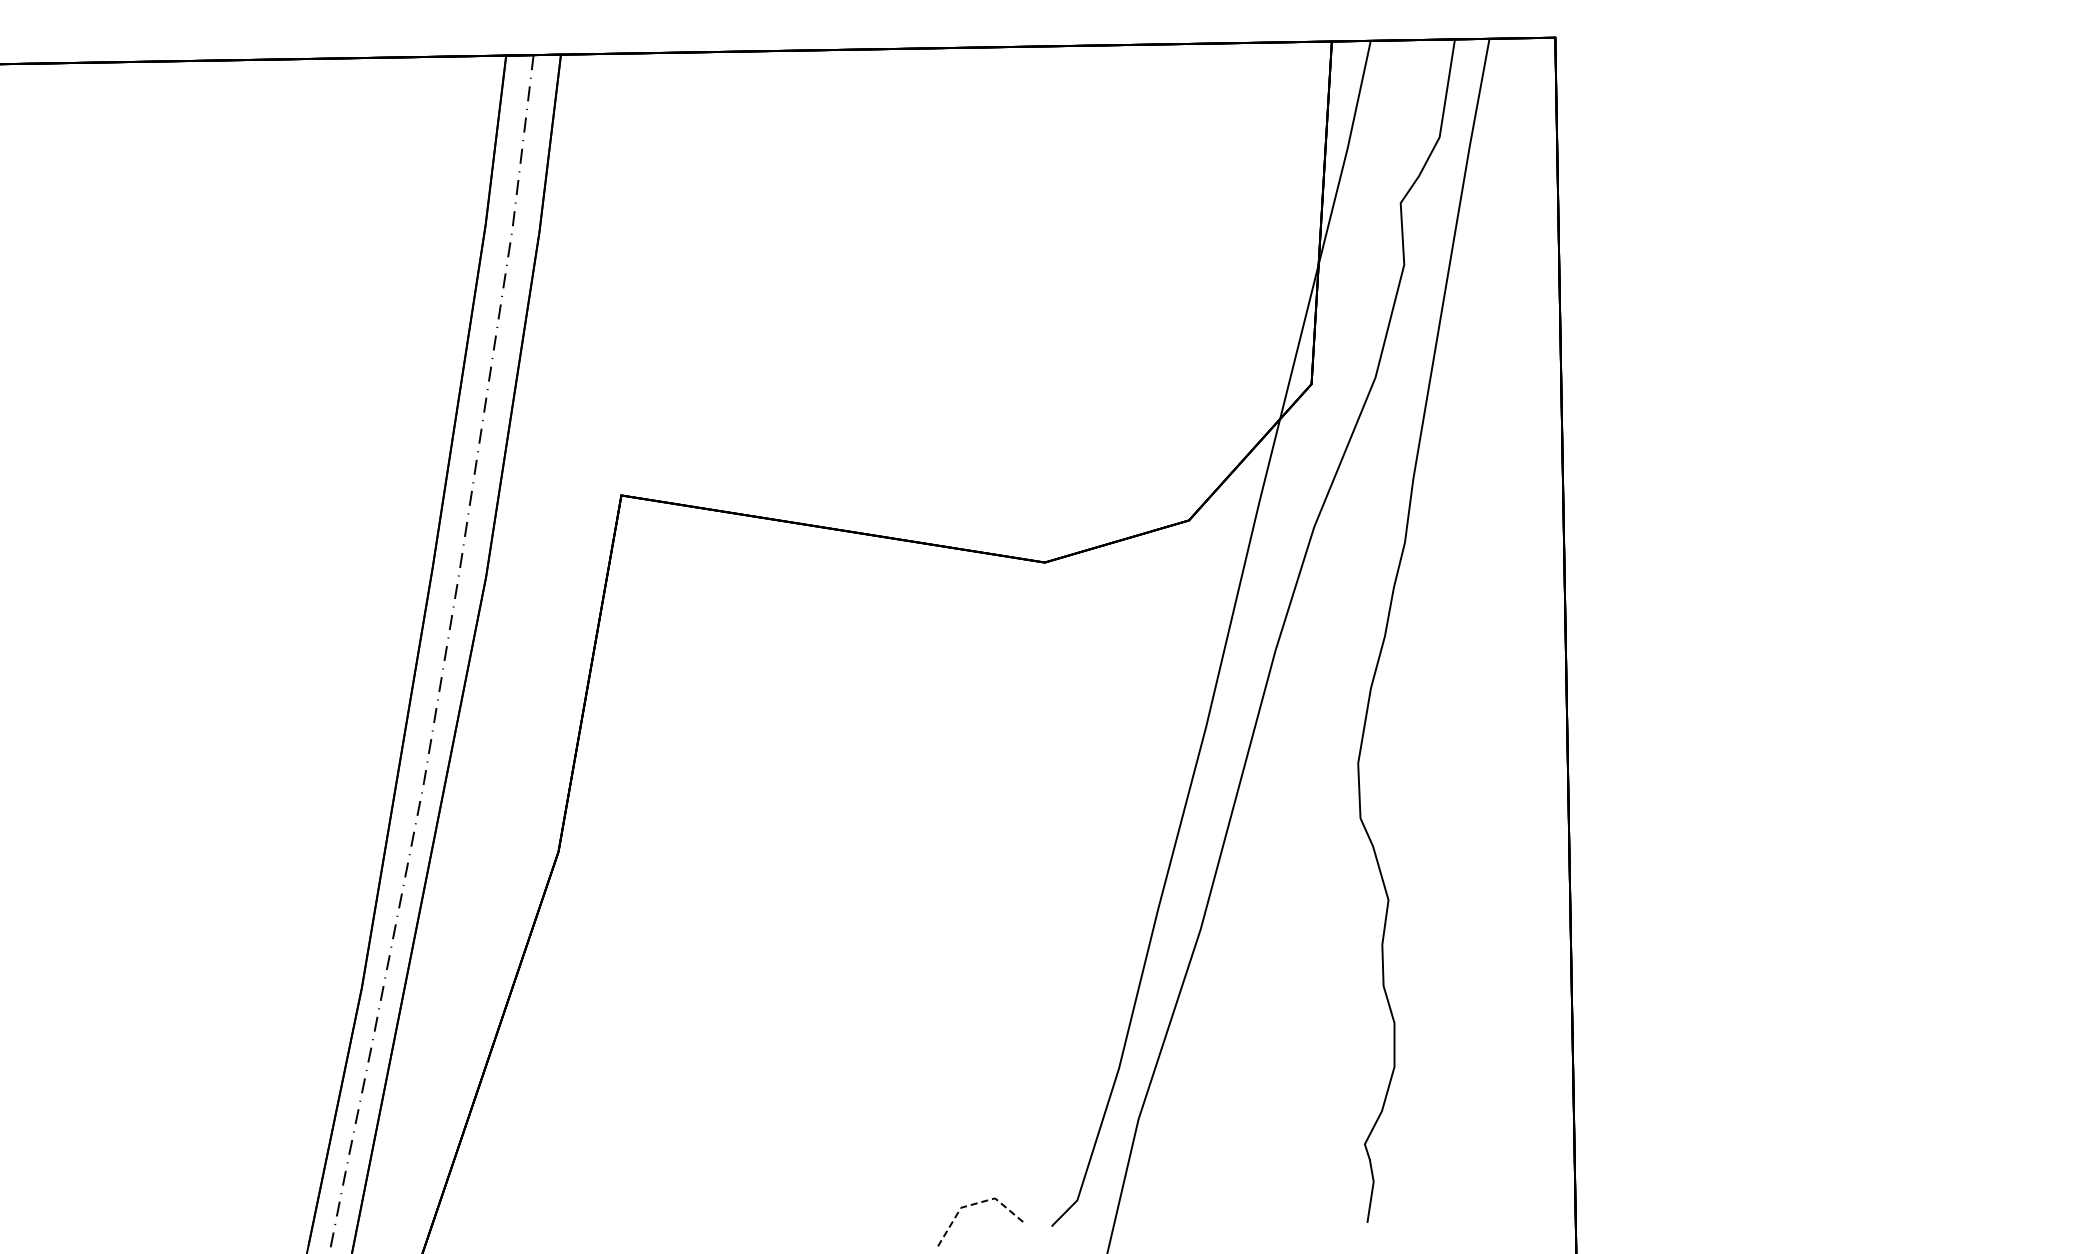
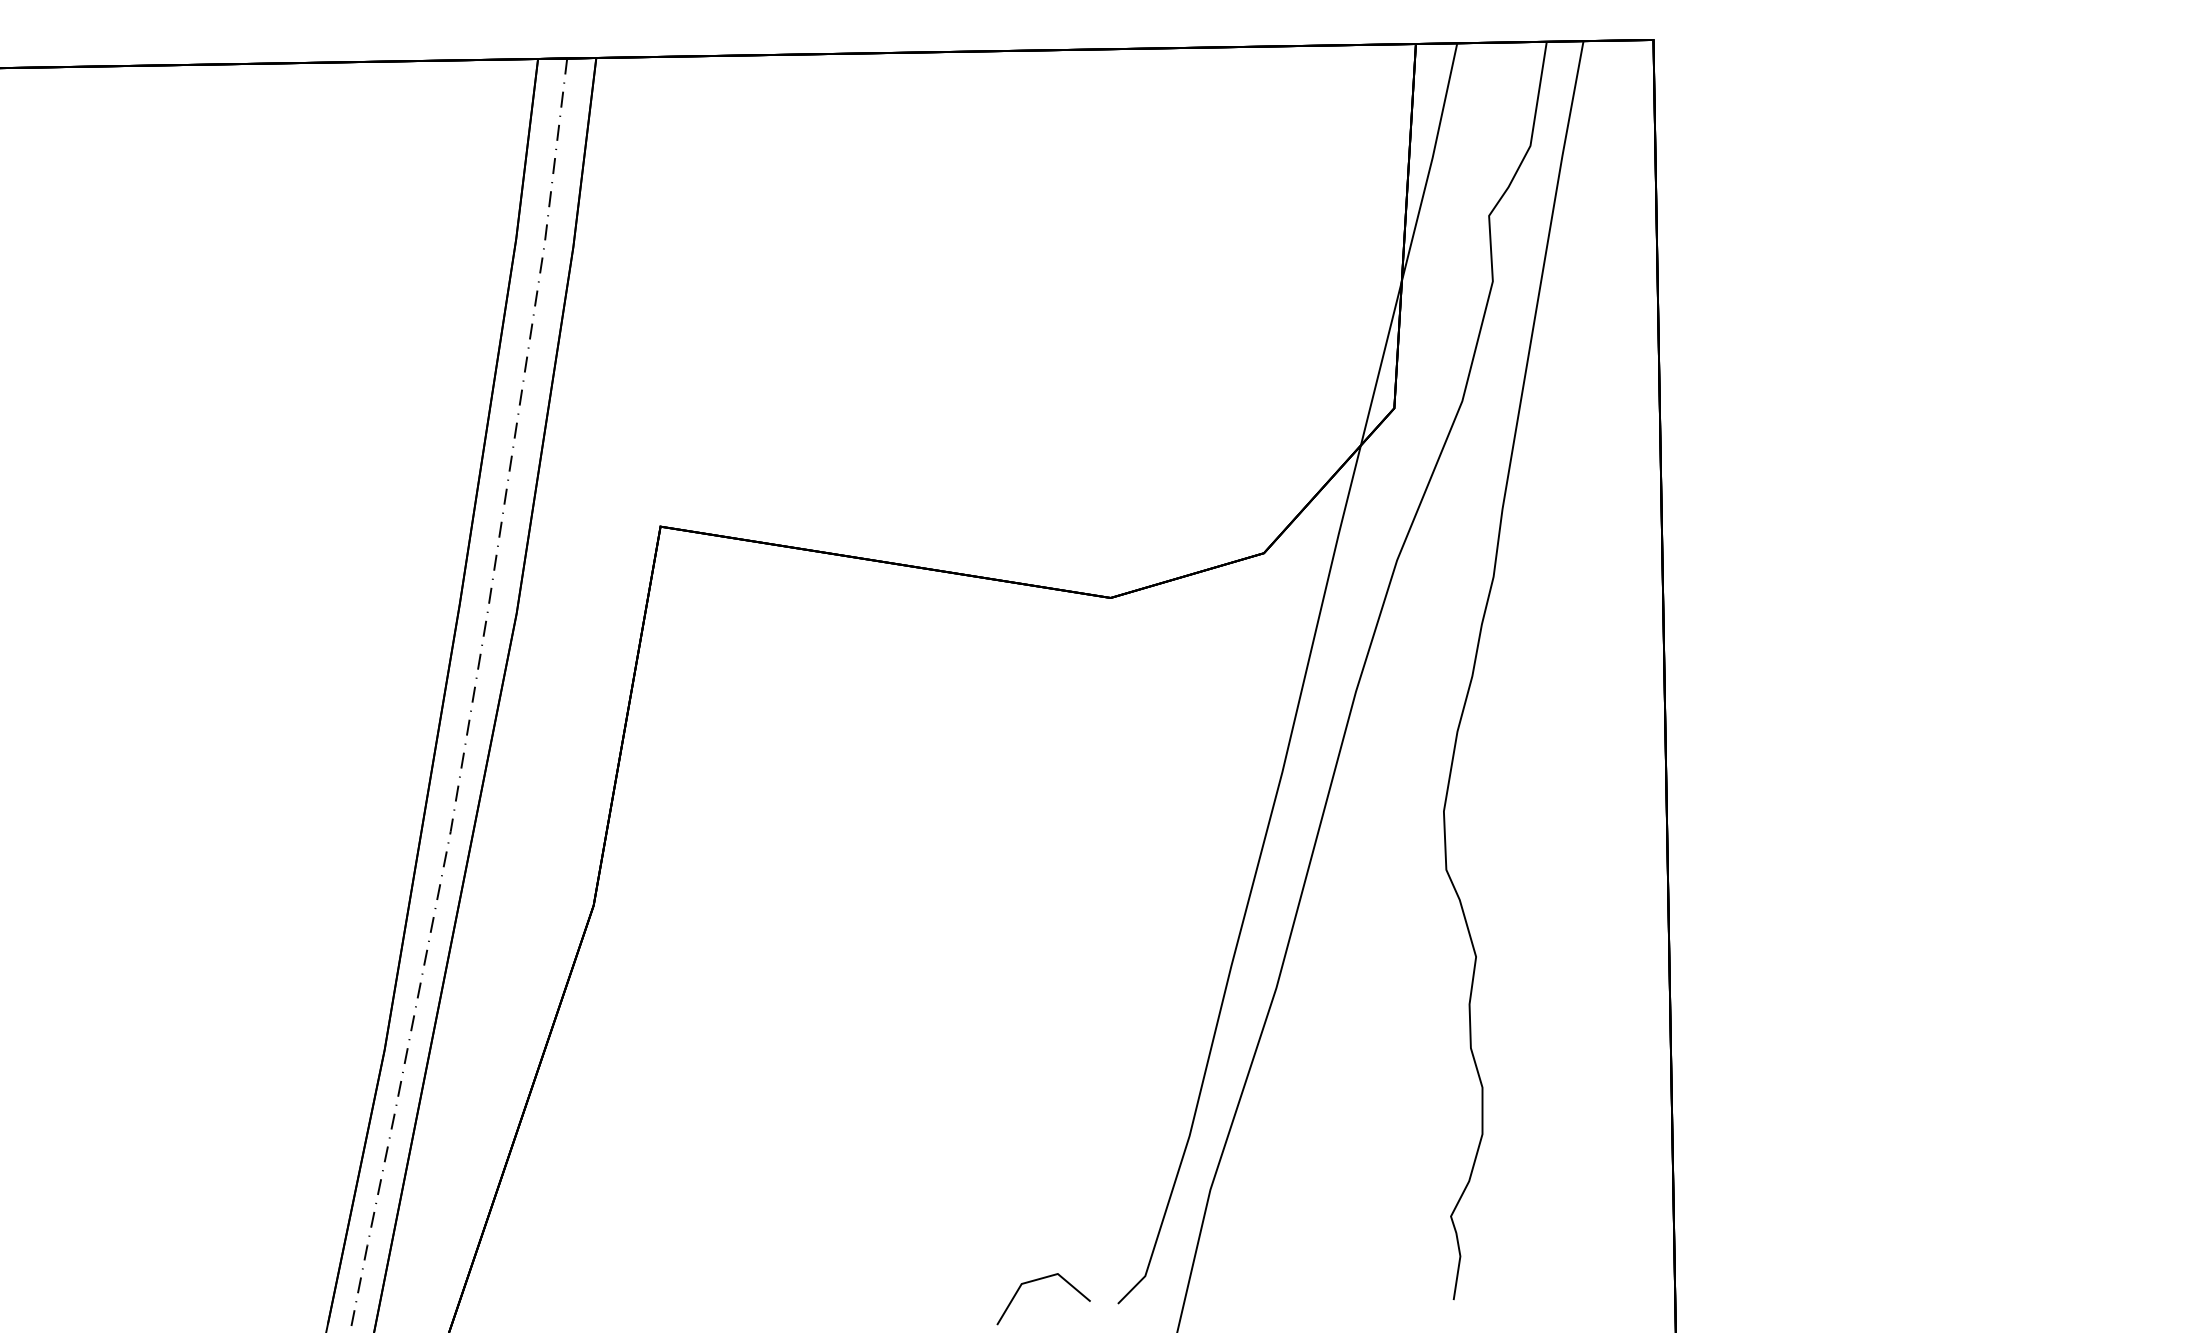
line: (976, 1203) -> (1038, 1279), dashed -> solid

